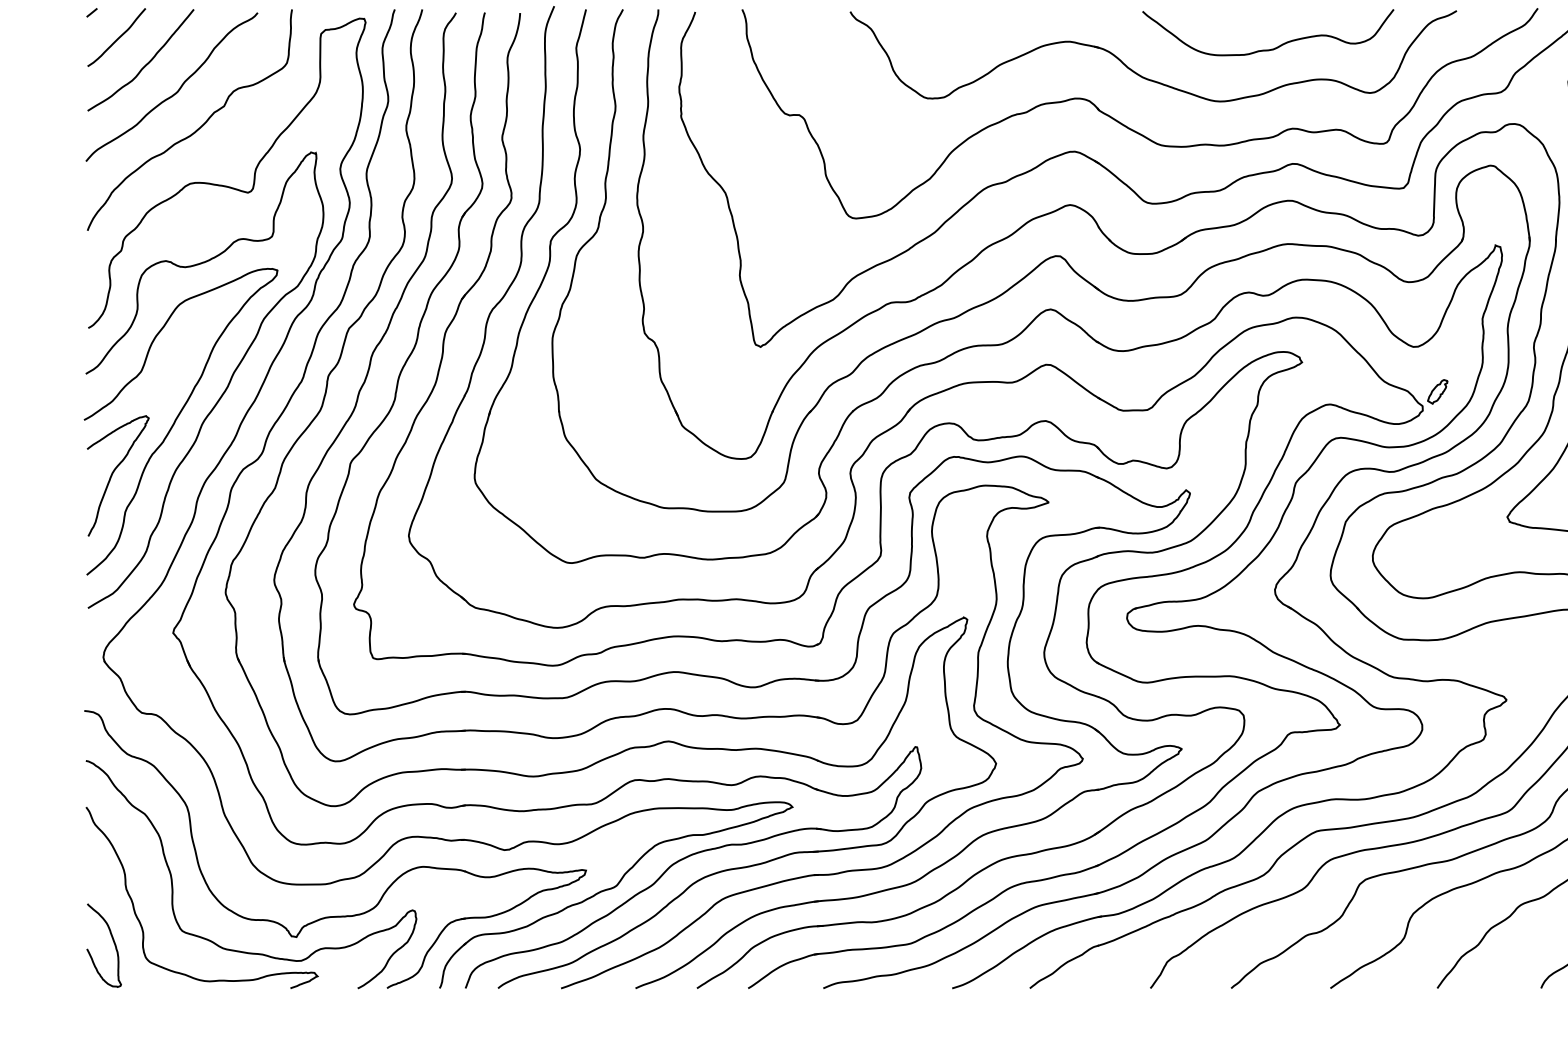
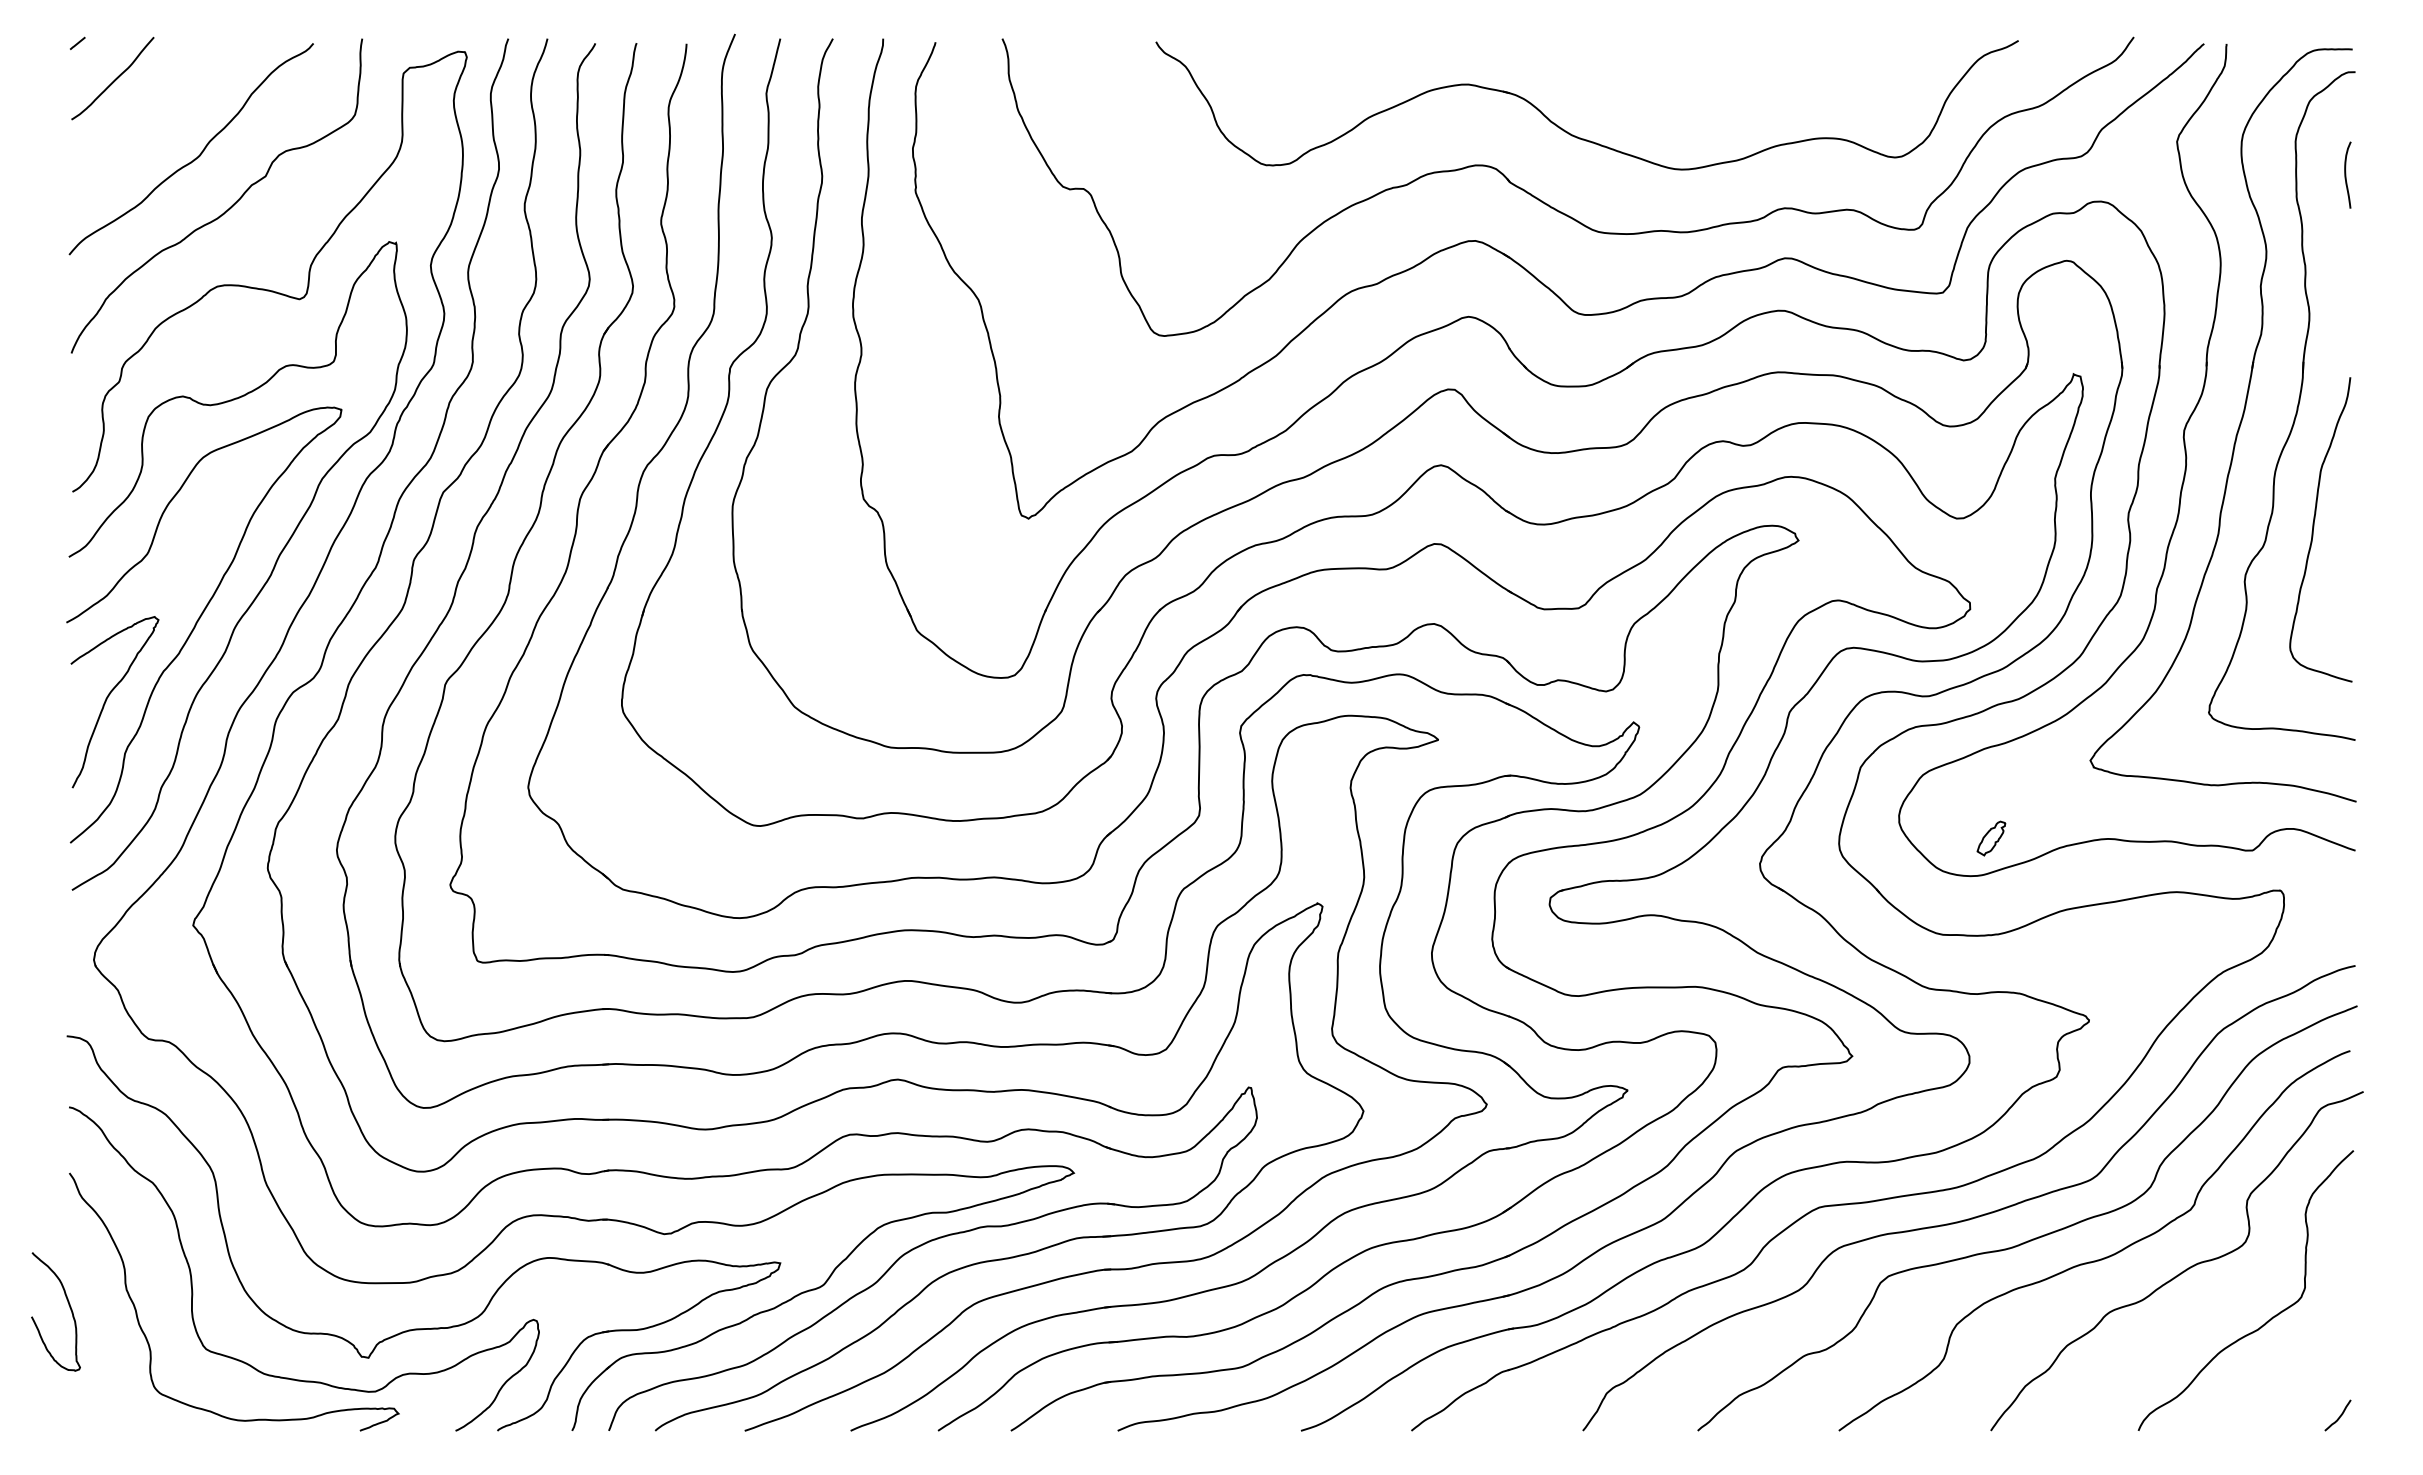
curve: (1276, 47) -> (1761, 92), removed
curve: (146, 64) -> (154, 116), removed
part: (1437, 391) -> (1991, 838), moved
curve: (112, 941) -> (68, 1305), moved

